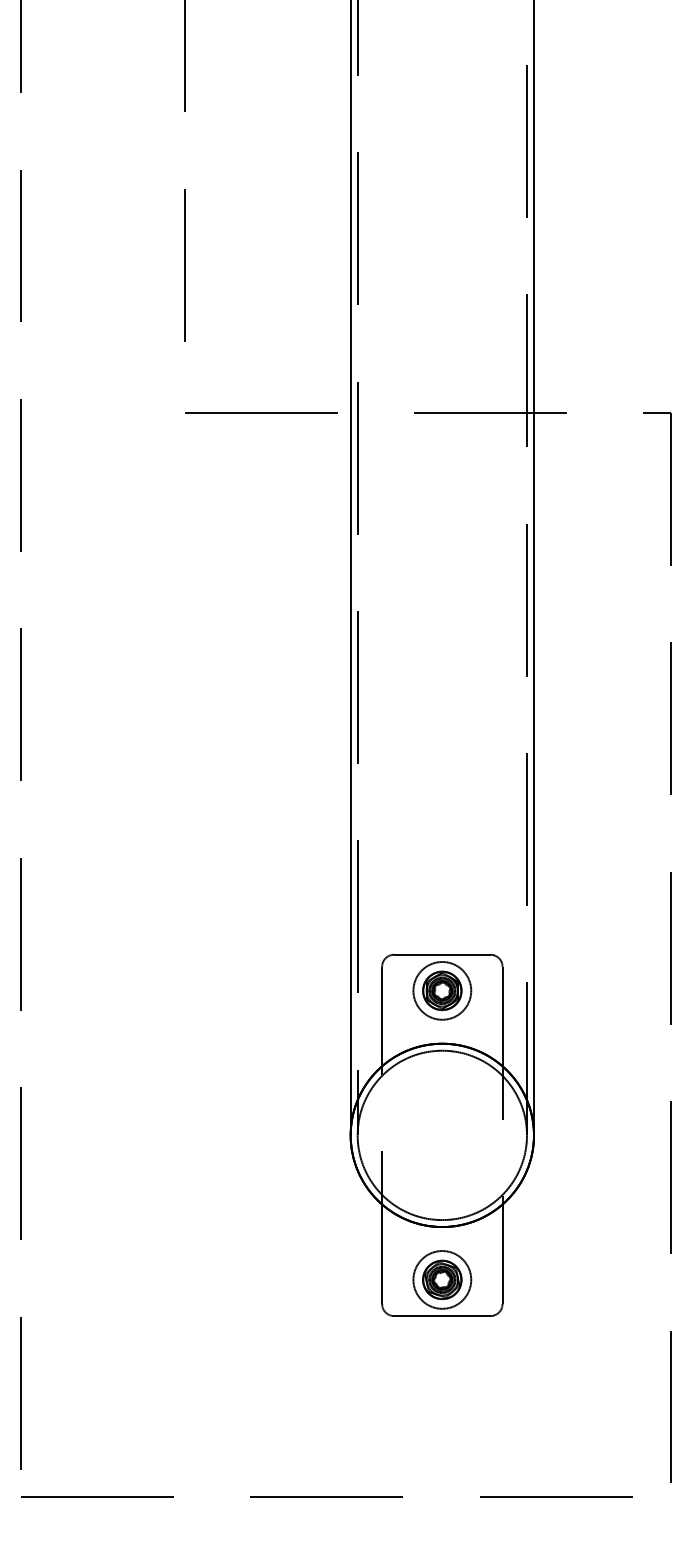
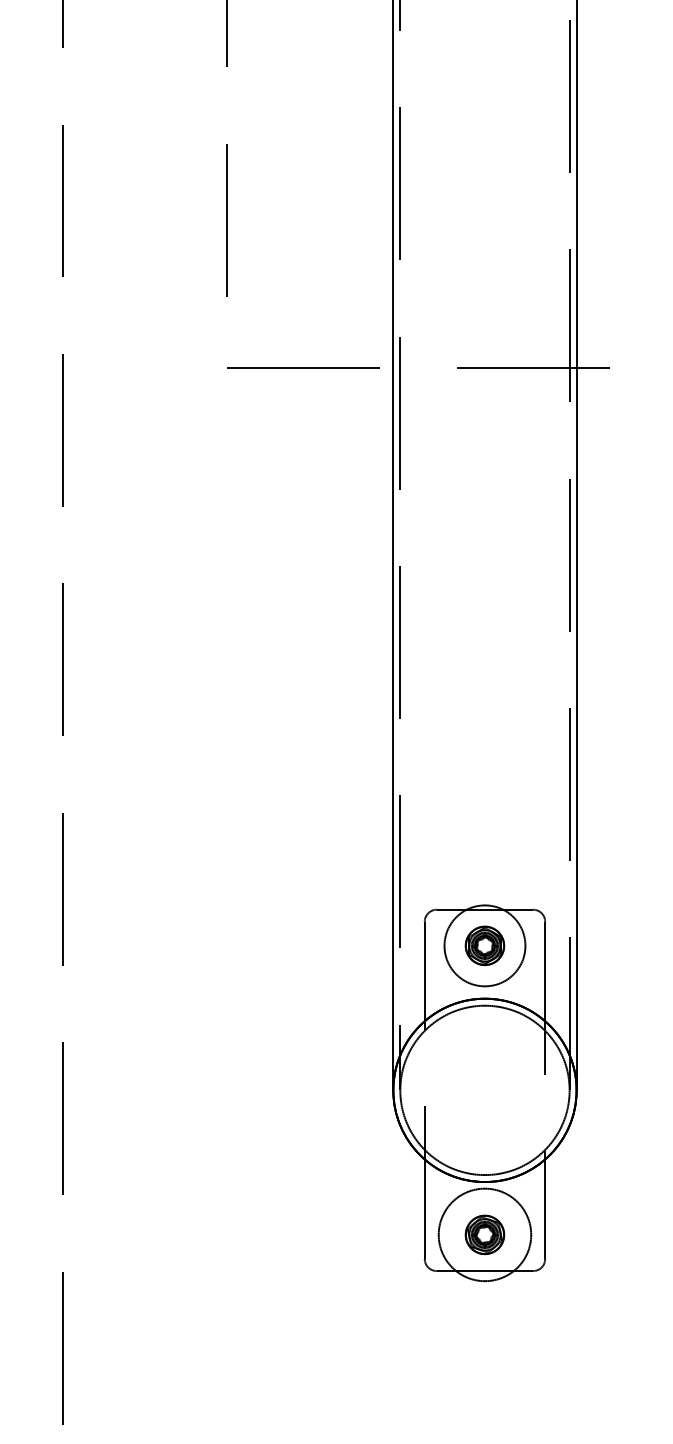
circle: (442, 990) -> (485, 945), size x1.4
circle: (442, 1279) -> (485, 1234), size x1.6

